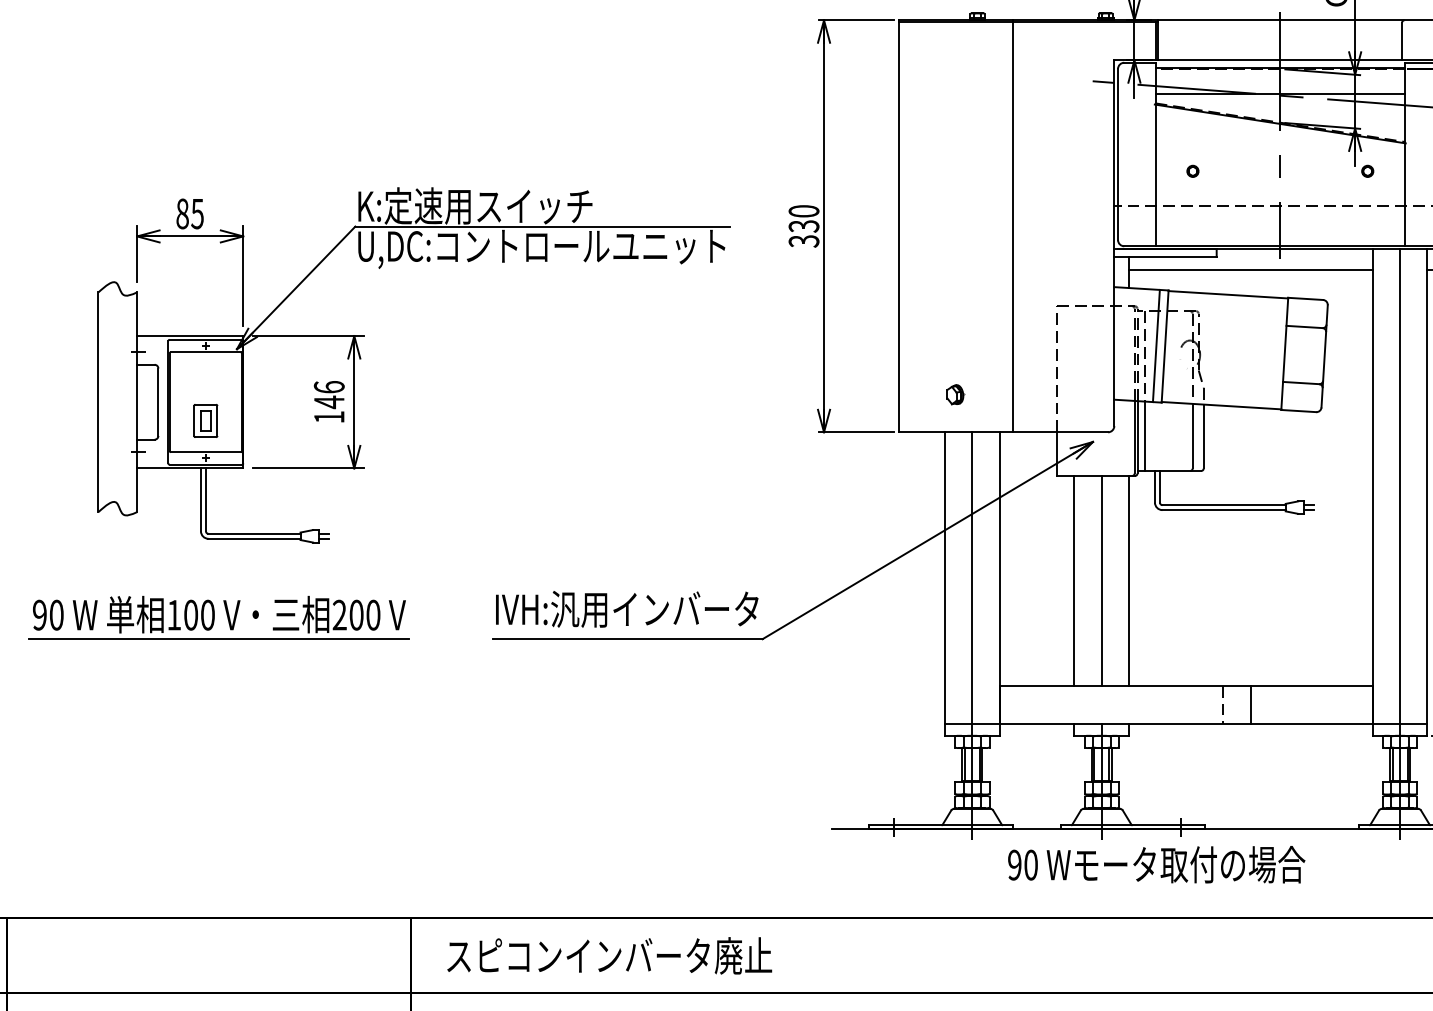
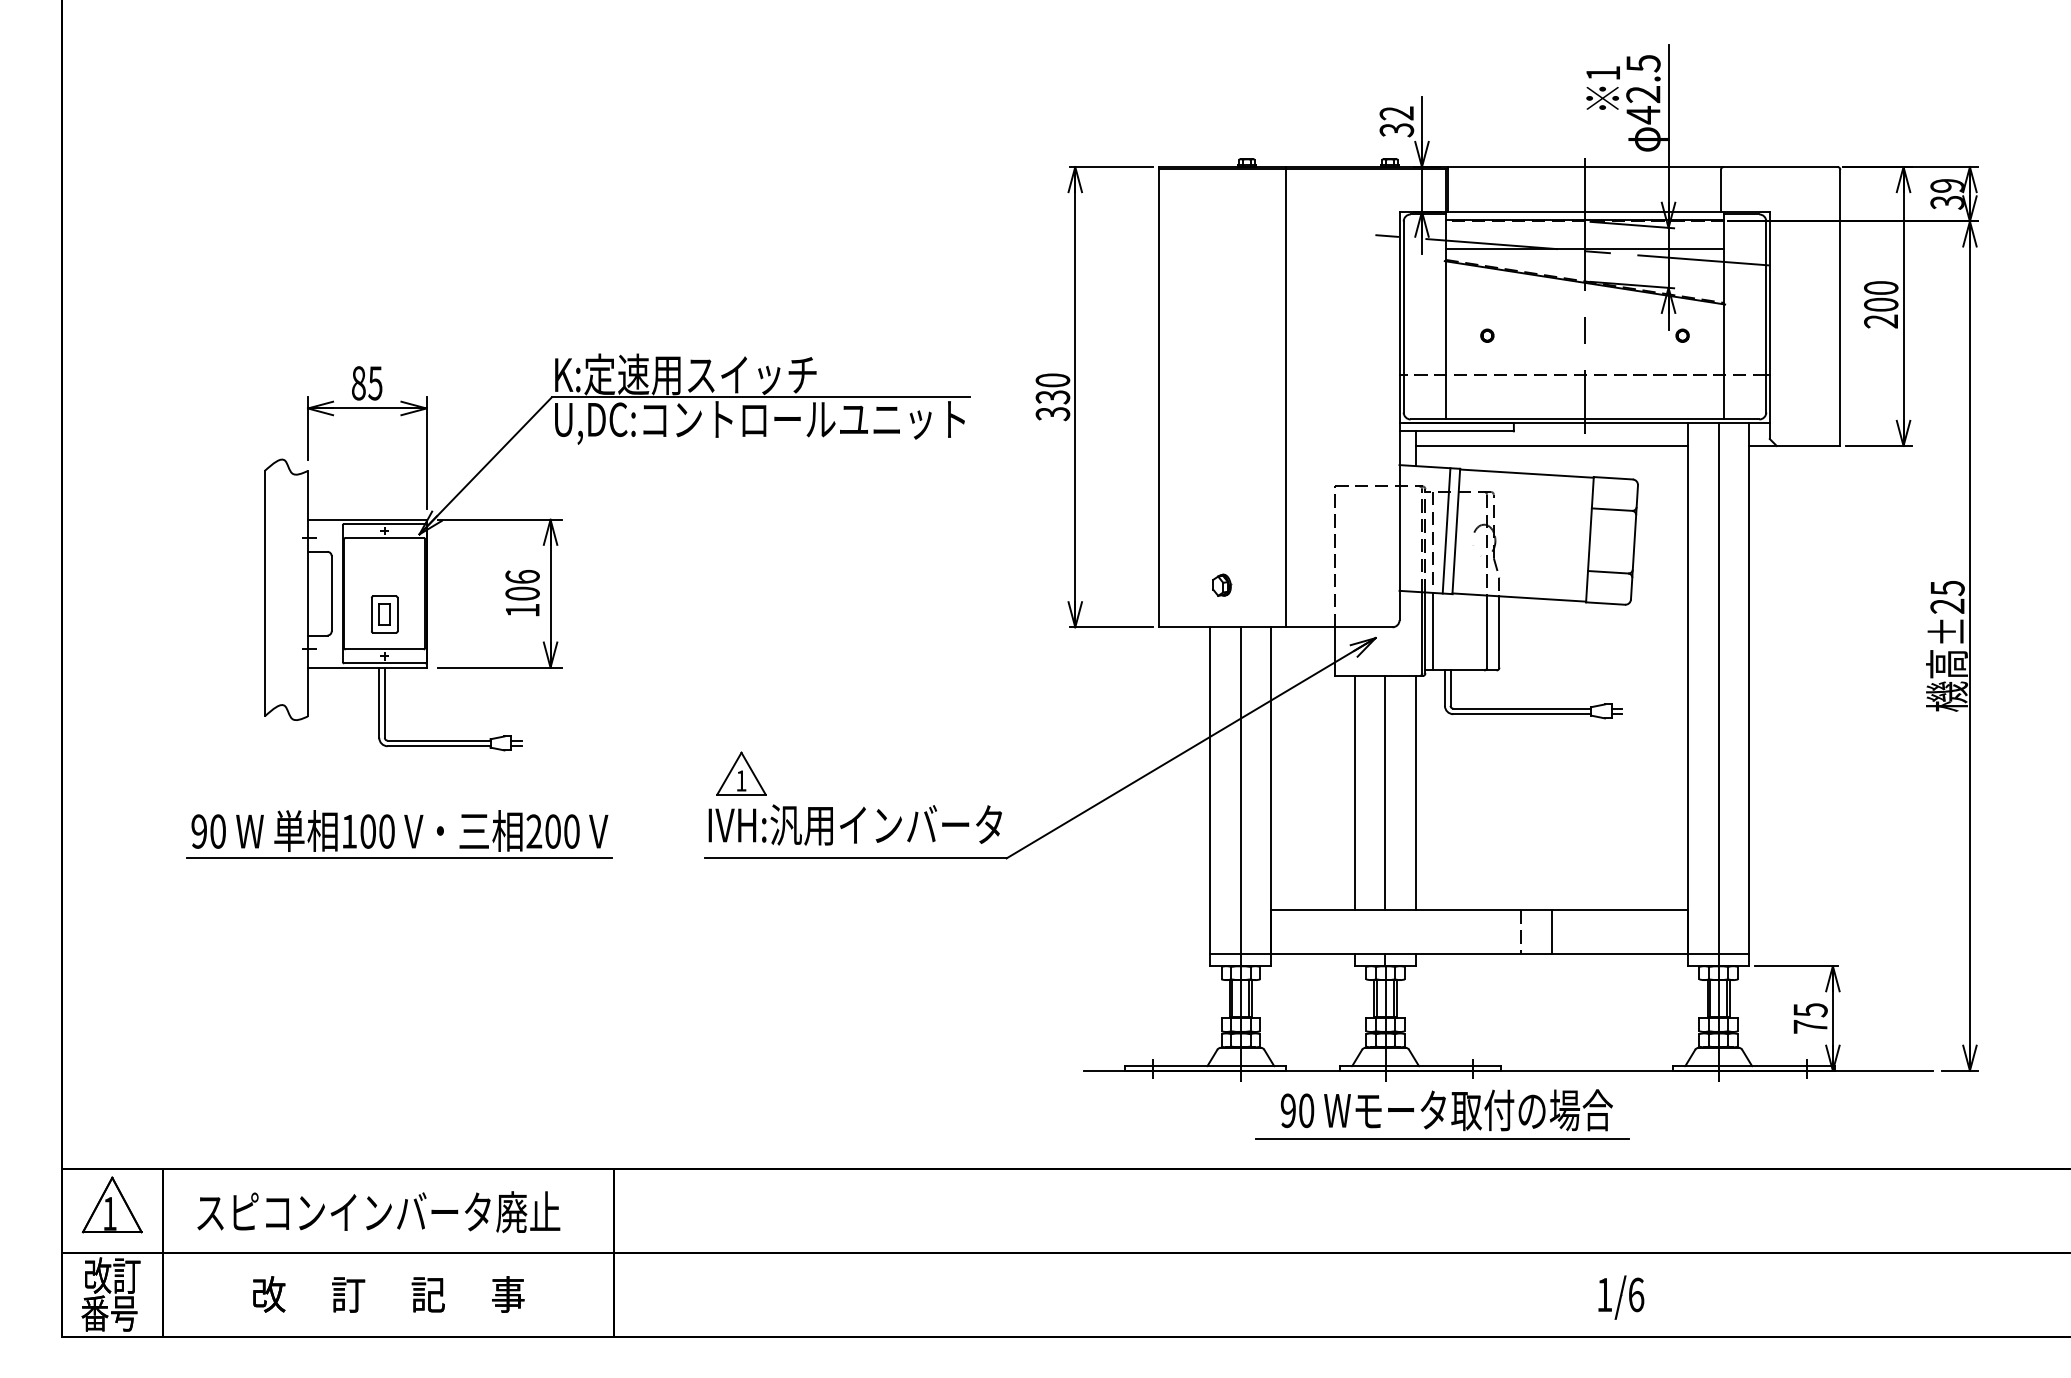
text: (329, 402) -> (522, 593), 146 -> 106
part: (525, 563) -> (741, 773), added
line: (1152, 889) -> (1442, 1138), added
text: (609, 956) -> (378, 1212), moved

